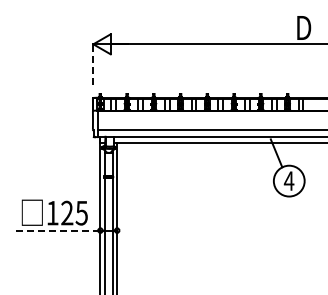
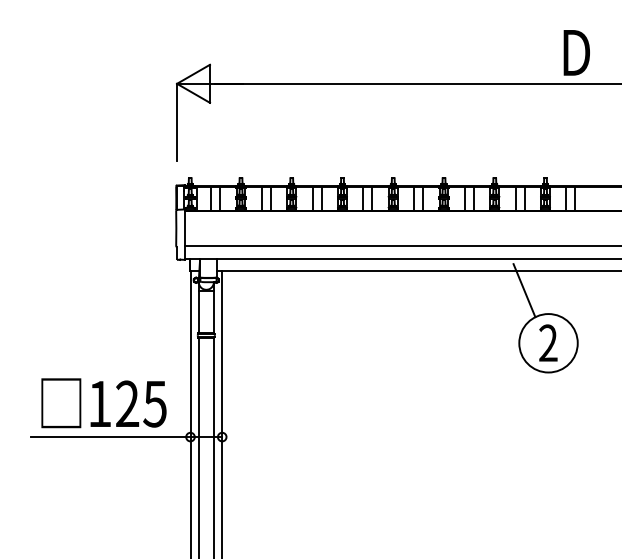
line: (93, 64) -> (177, 122), dashed -> solid
text: (288, 180) -> (547, 342), 4 -> 2
line: (57, 230) -> (109, 436), dashed -> solid

